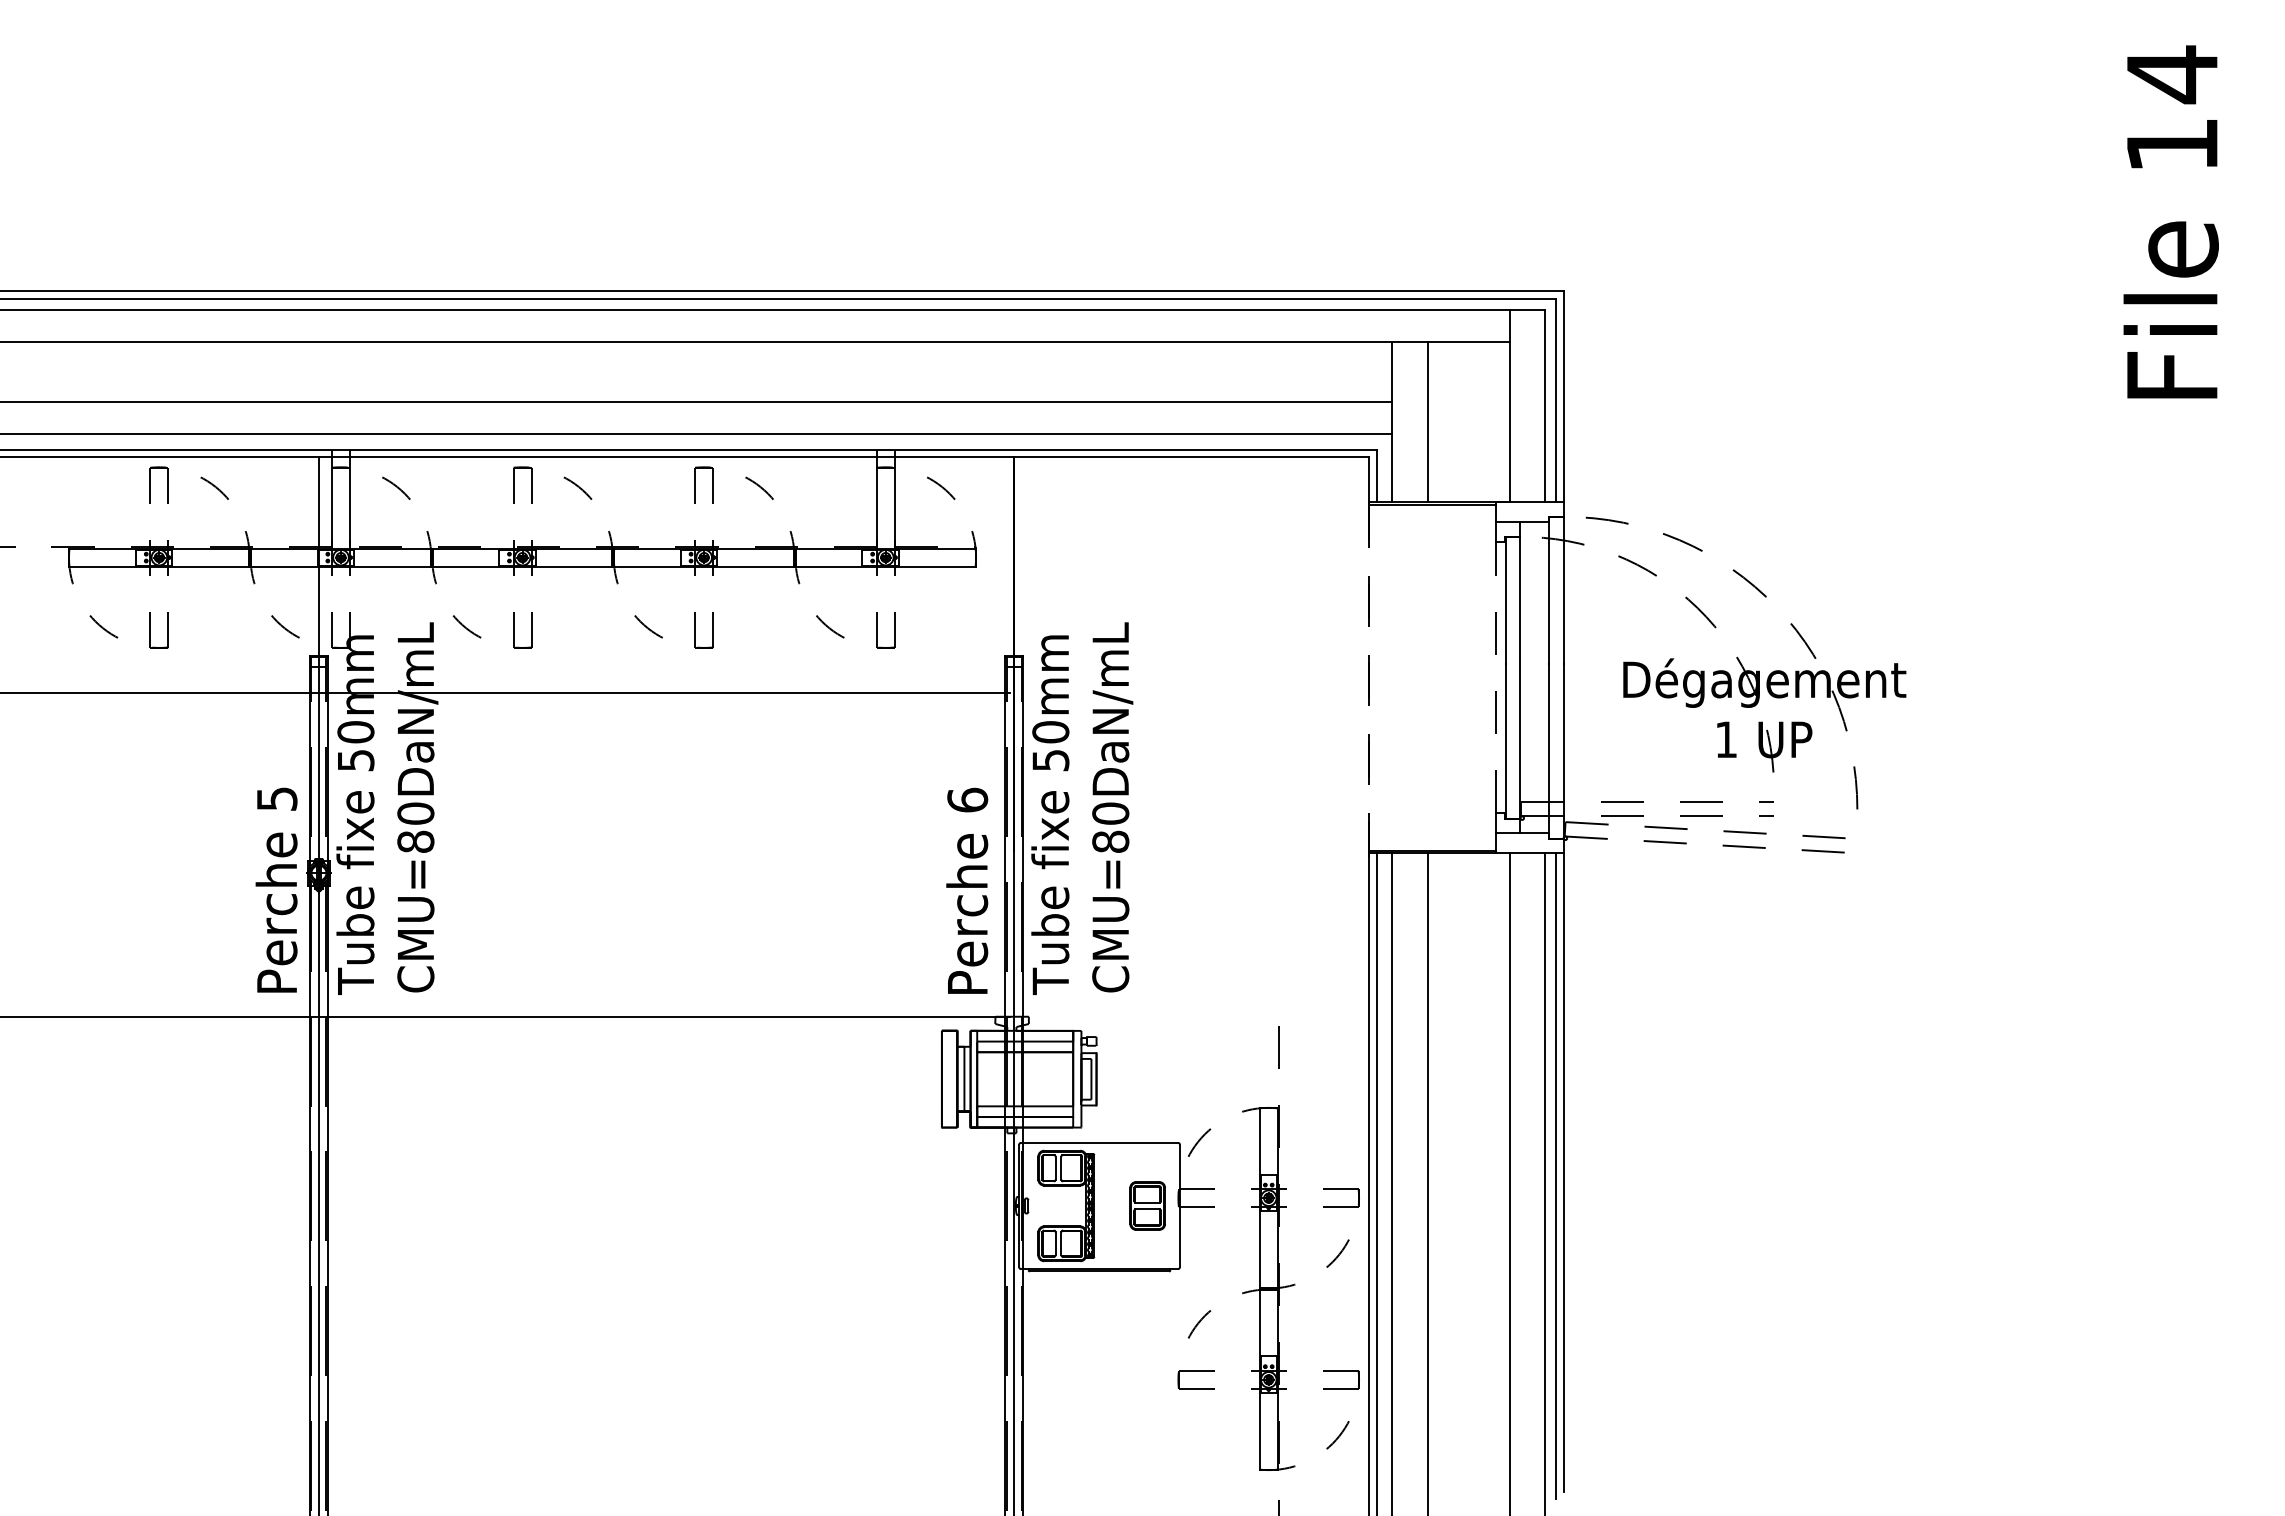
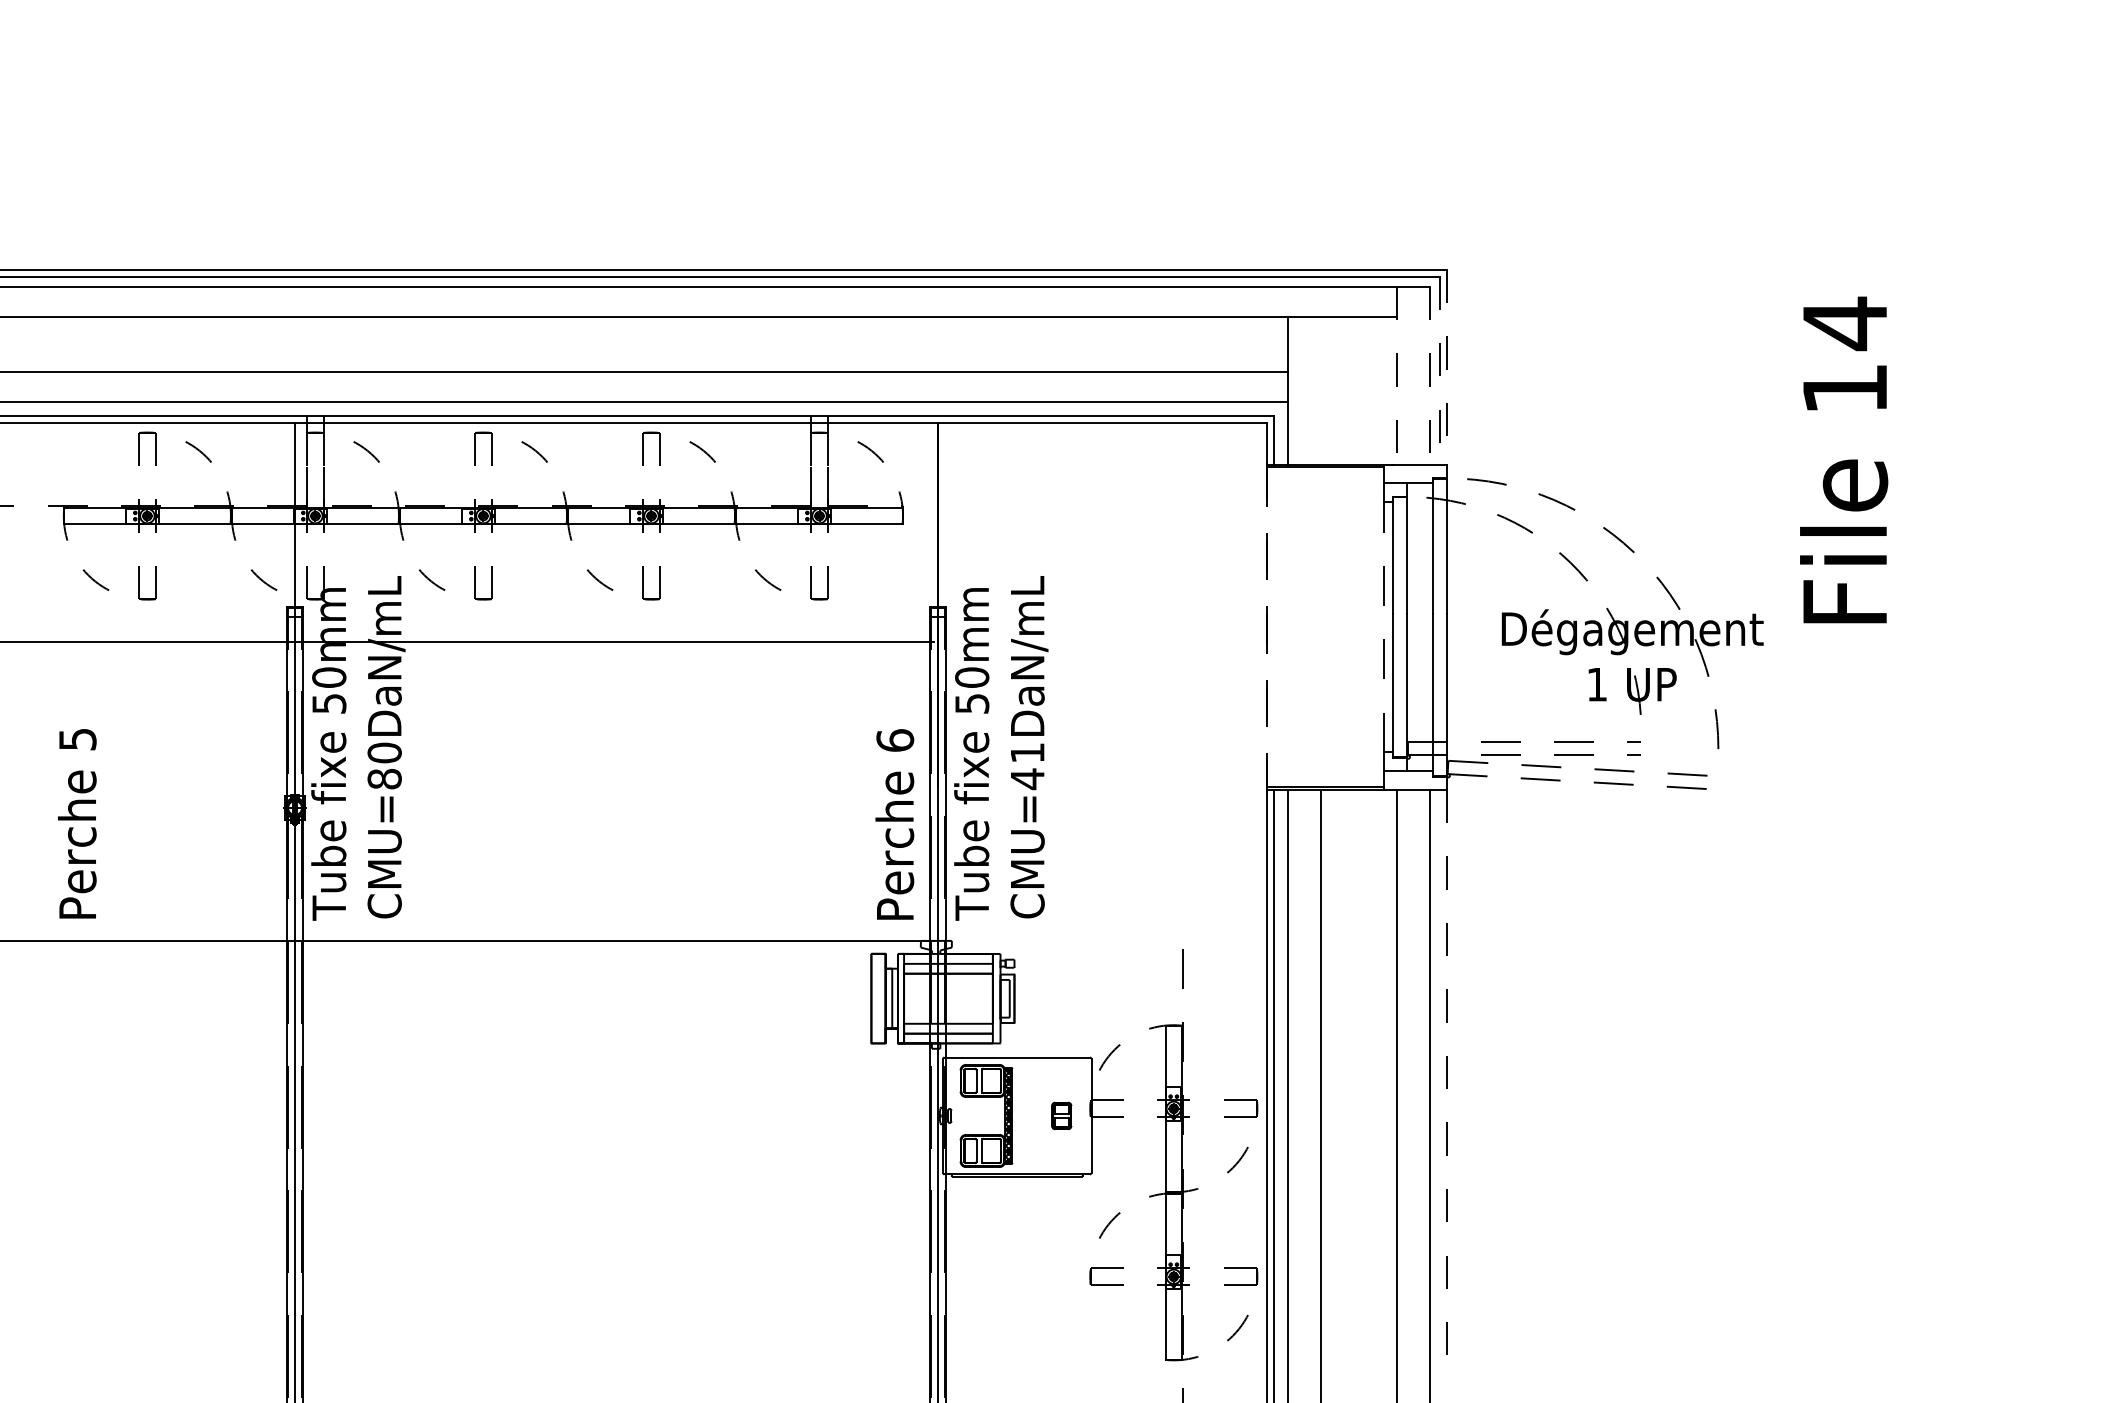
text: (2170, 221) -> (1843, 459), moved
line: (1563, 397) -> (1446, 367), solid -> dashed
line: (1556, 400) -> (1440, 370), solid -> dashed
line: (1509, 406) -> (1396, 376), solid -> dashed
line: (1545, 406) -> (1429, 376), solid -> dashed
line: (1428, 421) -> (1321, 390), removed
text: (1110, 827) -> (1027, 765), CMU=80DaN/mL -> CMU=41DaN/mL
text: (276, 889) -> (77, 823), moved
line: (1563, 1173) -> (1446, 1085), solid -> dashed
line: (1556, 1176) -> (1440, 1088), removed
part: (1147, 1205) -> (1061, 1115), size x0.6

